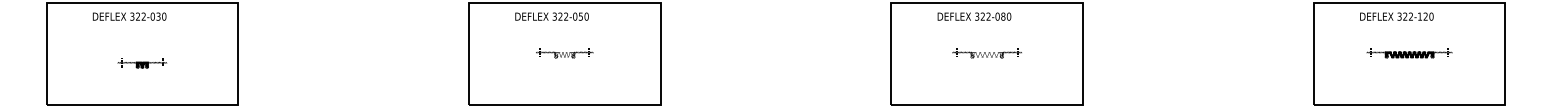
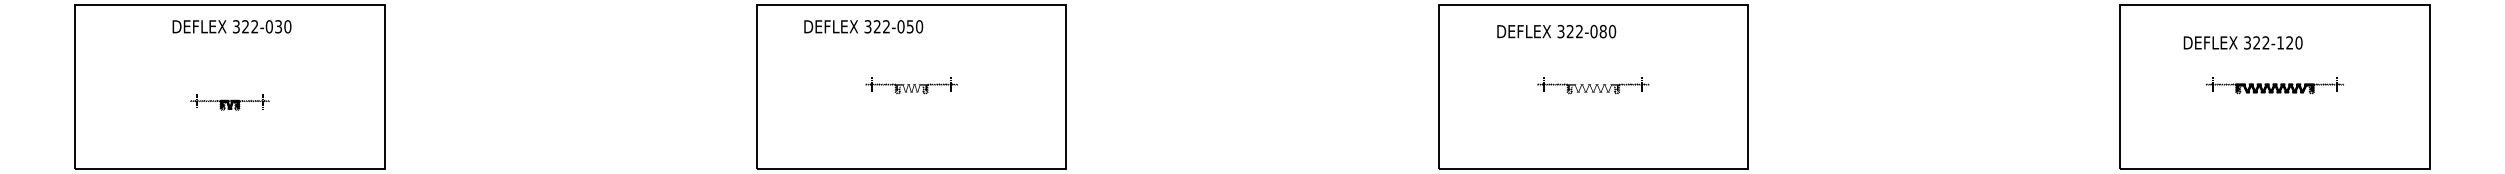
text: (129, 16) -> (231, 26), moved
text: (551, 16) -> (862, 26), moved
text: (974, 16) -> (1556, 31), moved
text: (1396, 16) -> (2242, 42), moved

